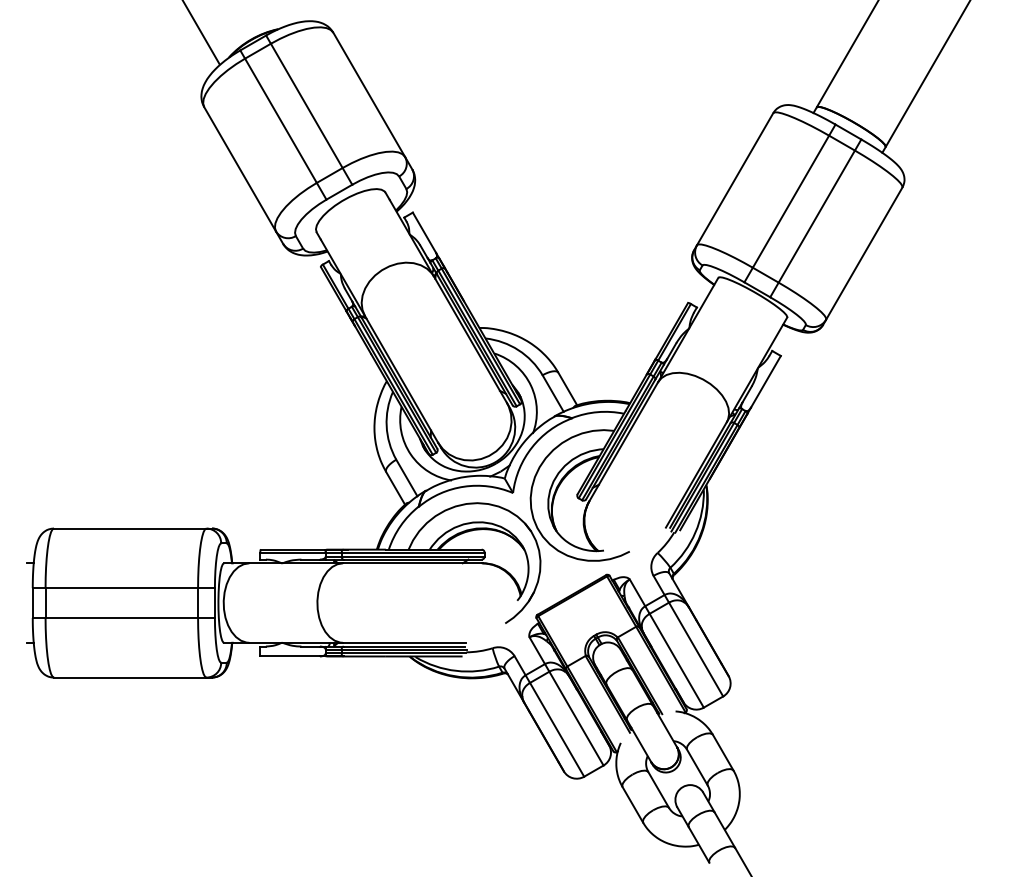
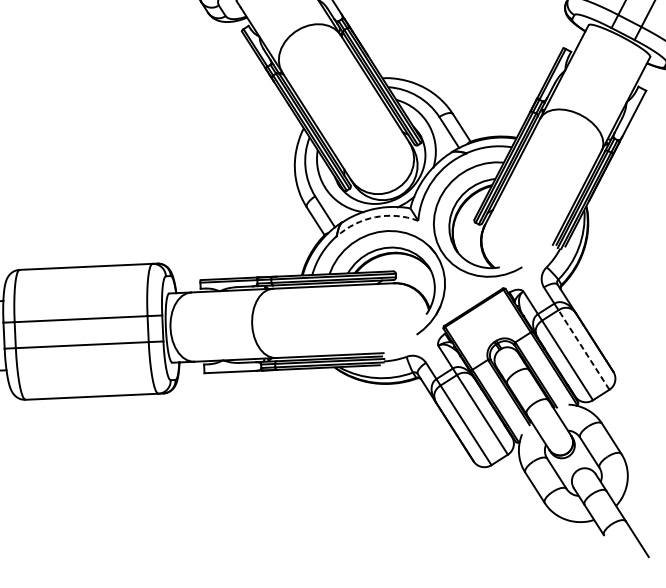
arc: (464, 486) -> (375, 217), solid -> dashed
line: (695, 649) -> (583, 349), solid -> dashed

